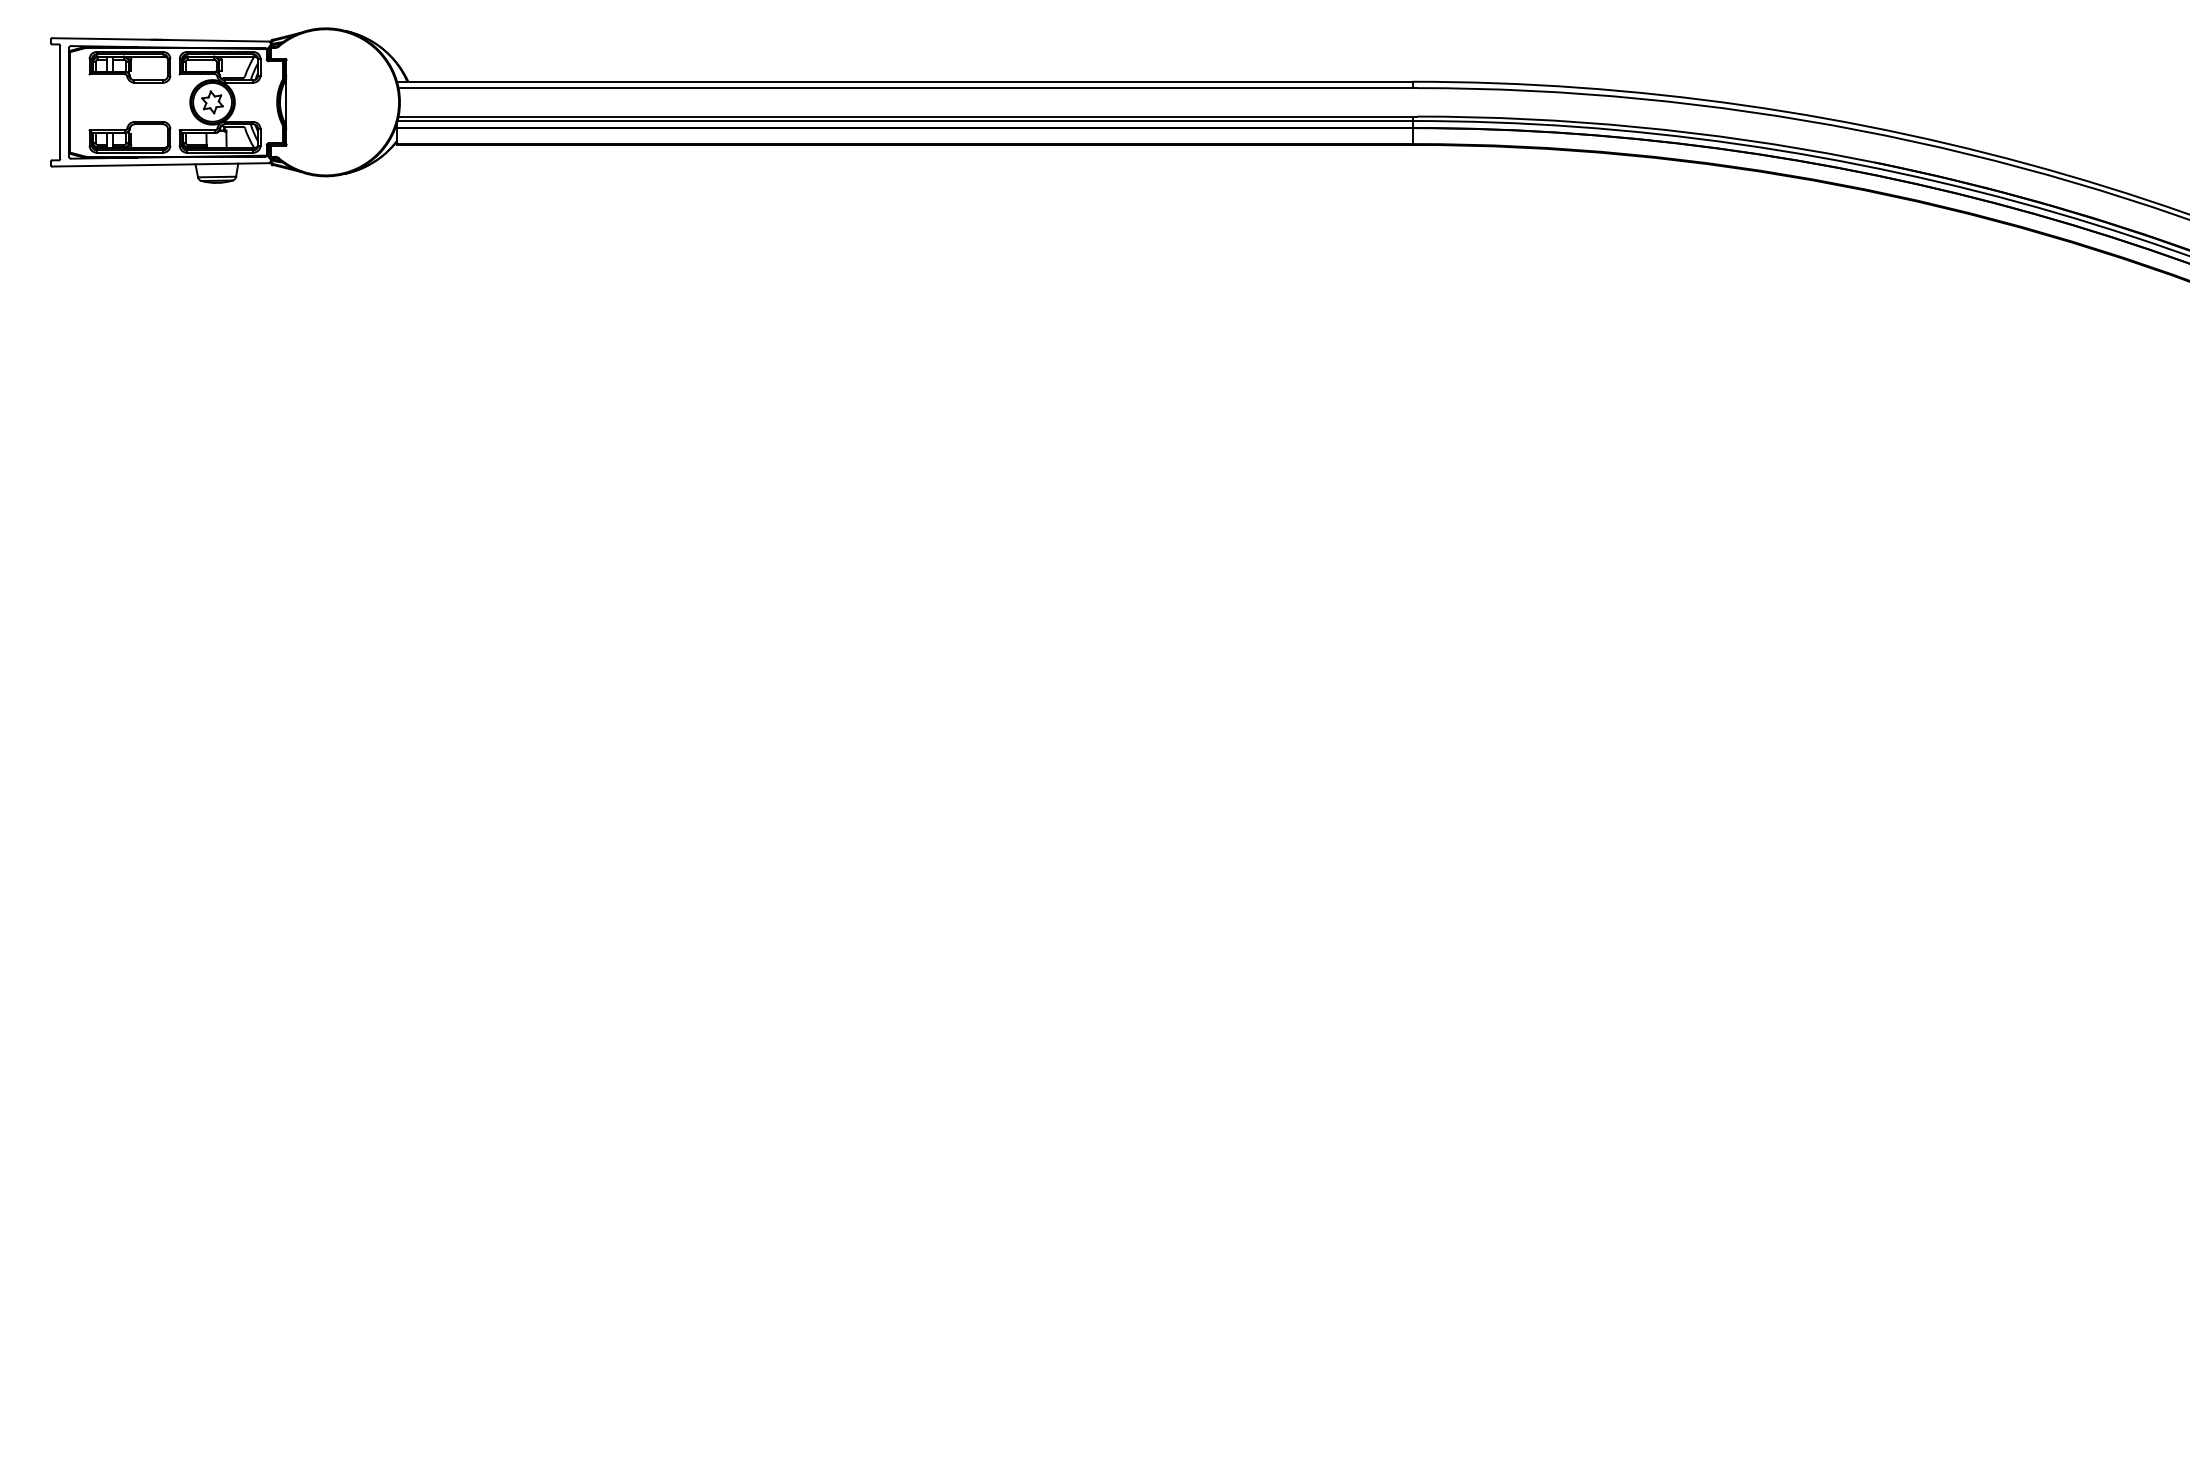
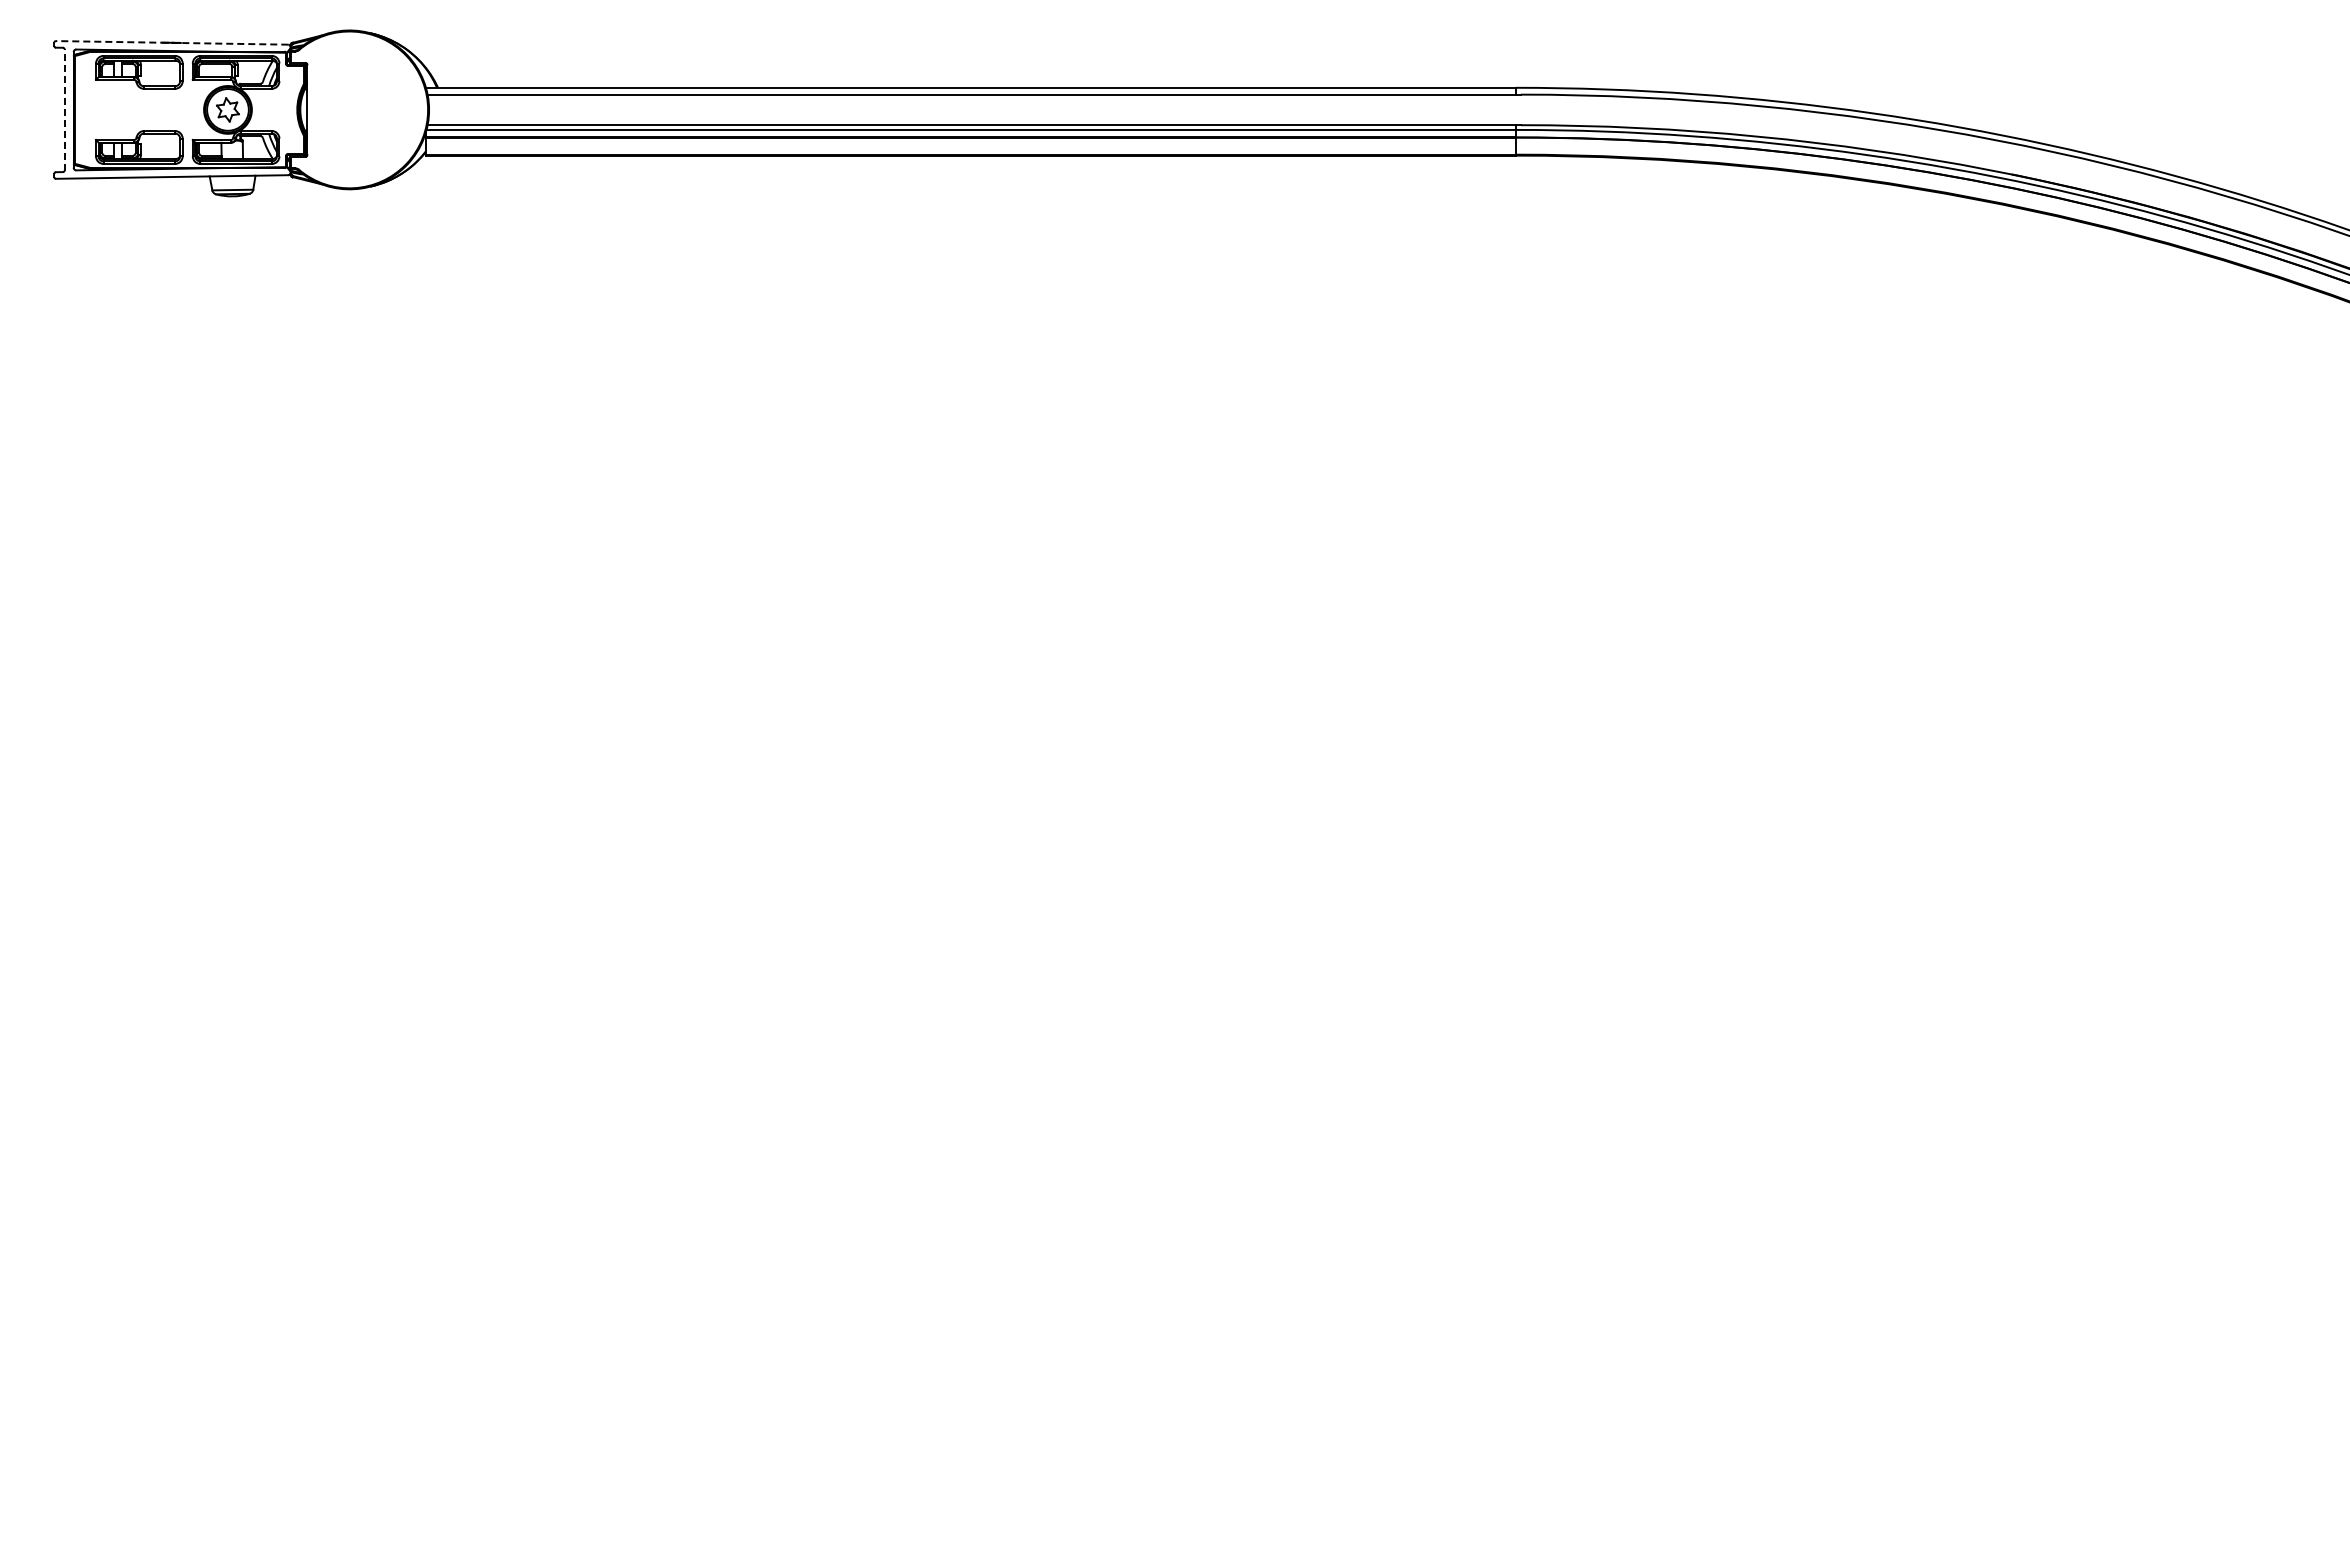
line: (159, 39) -> (171, 42), solid -> dashed
line: (60, 101) -> (64, 109), solid -> dashed

